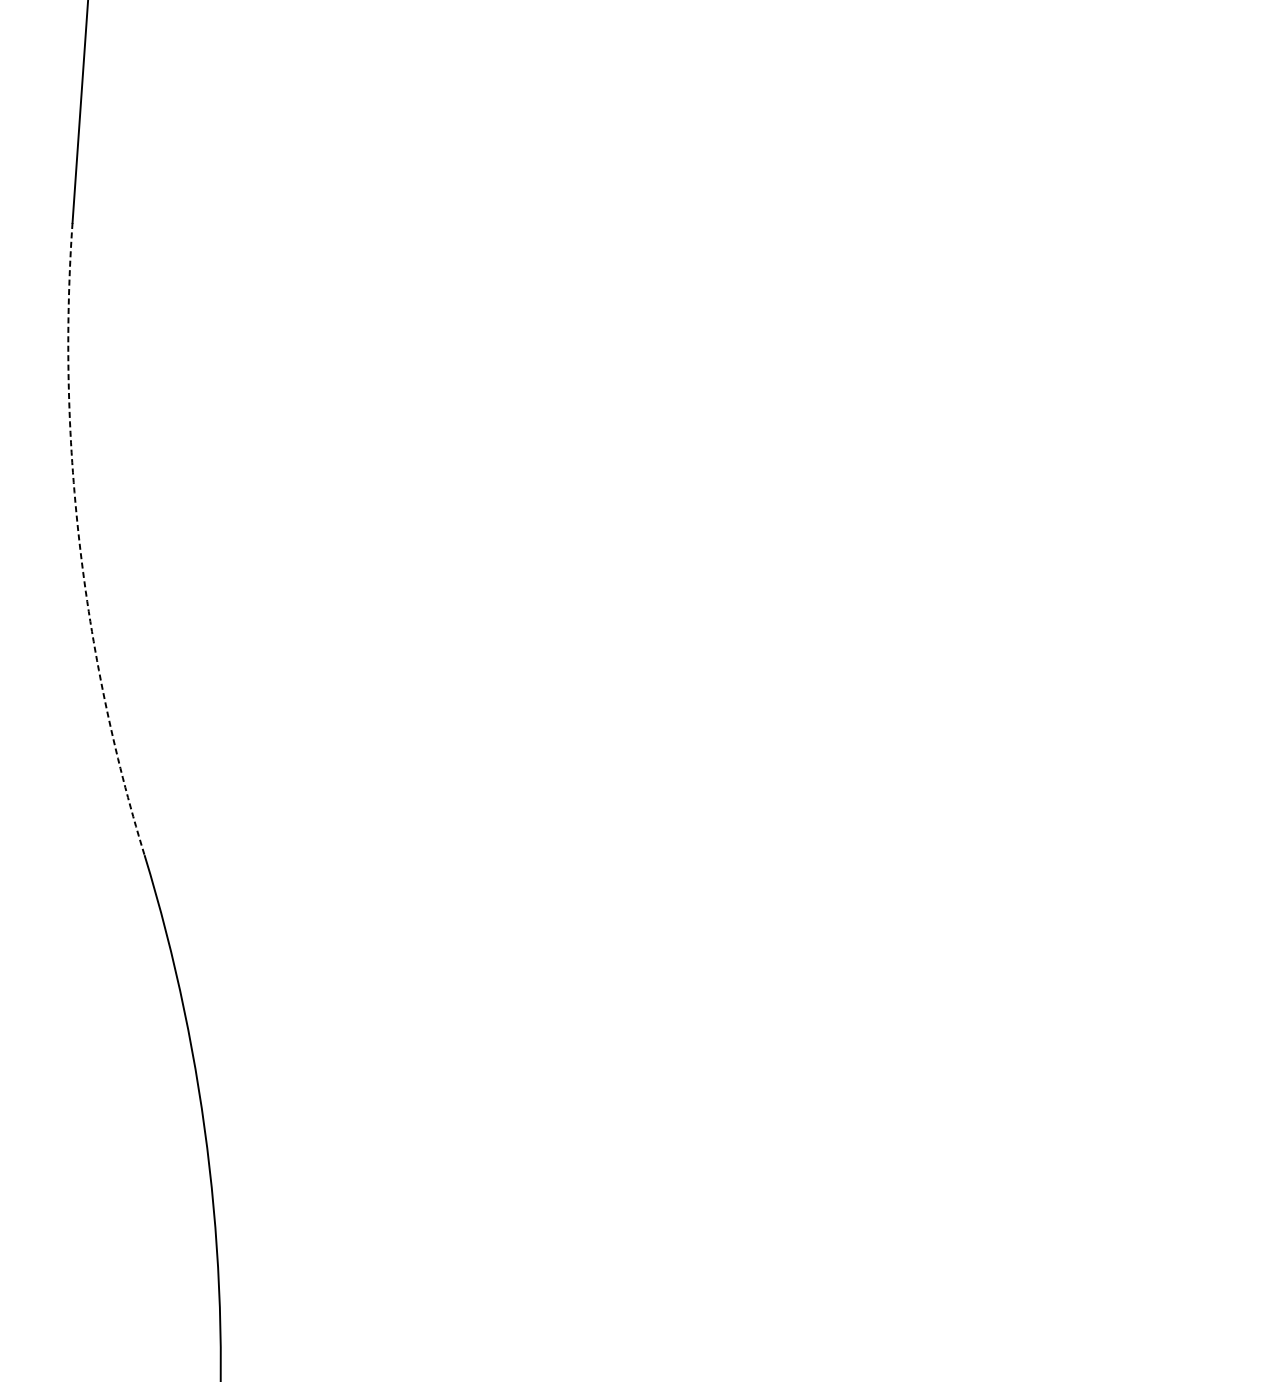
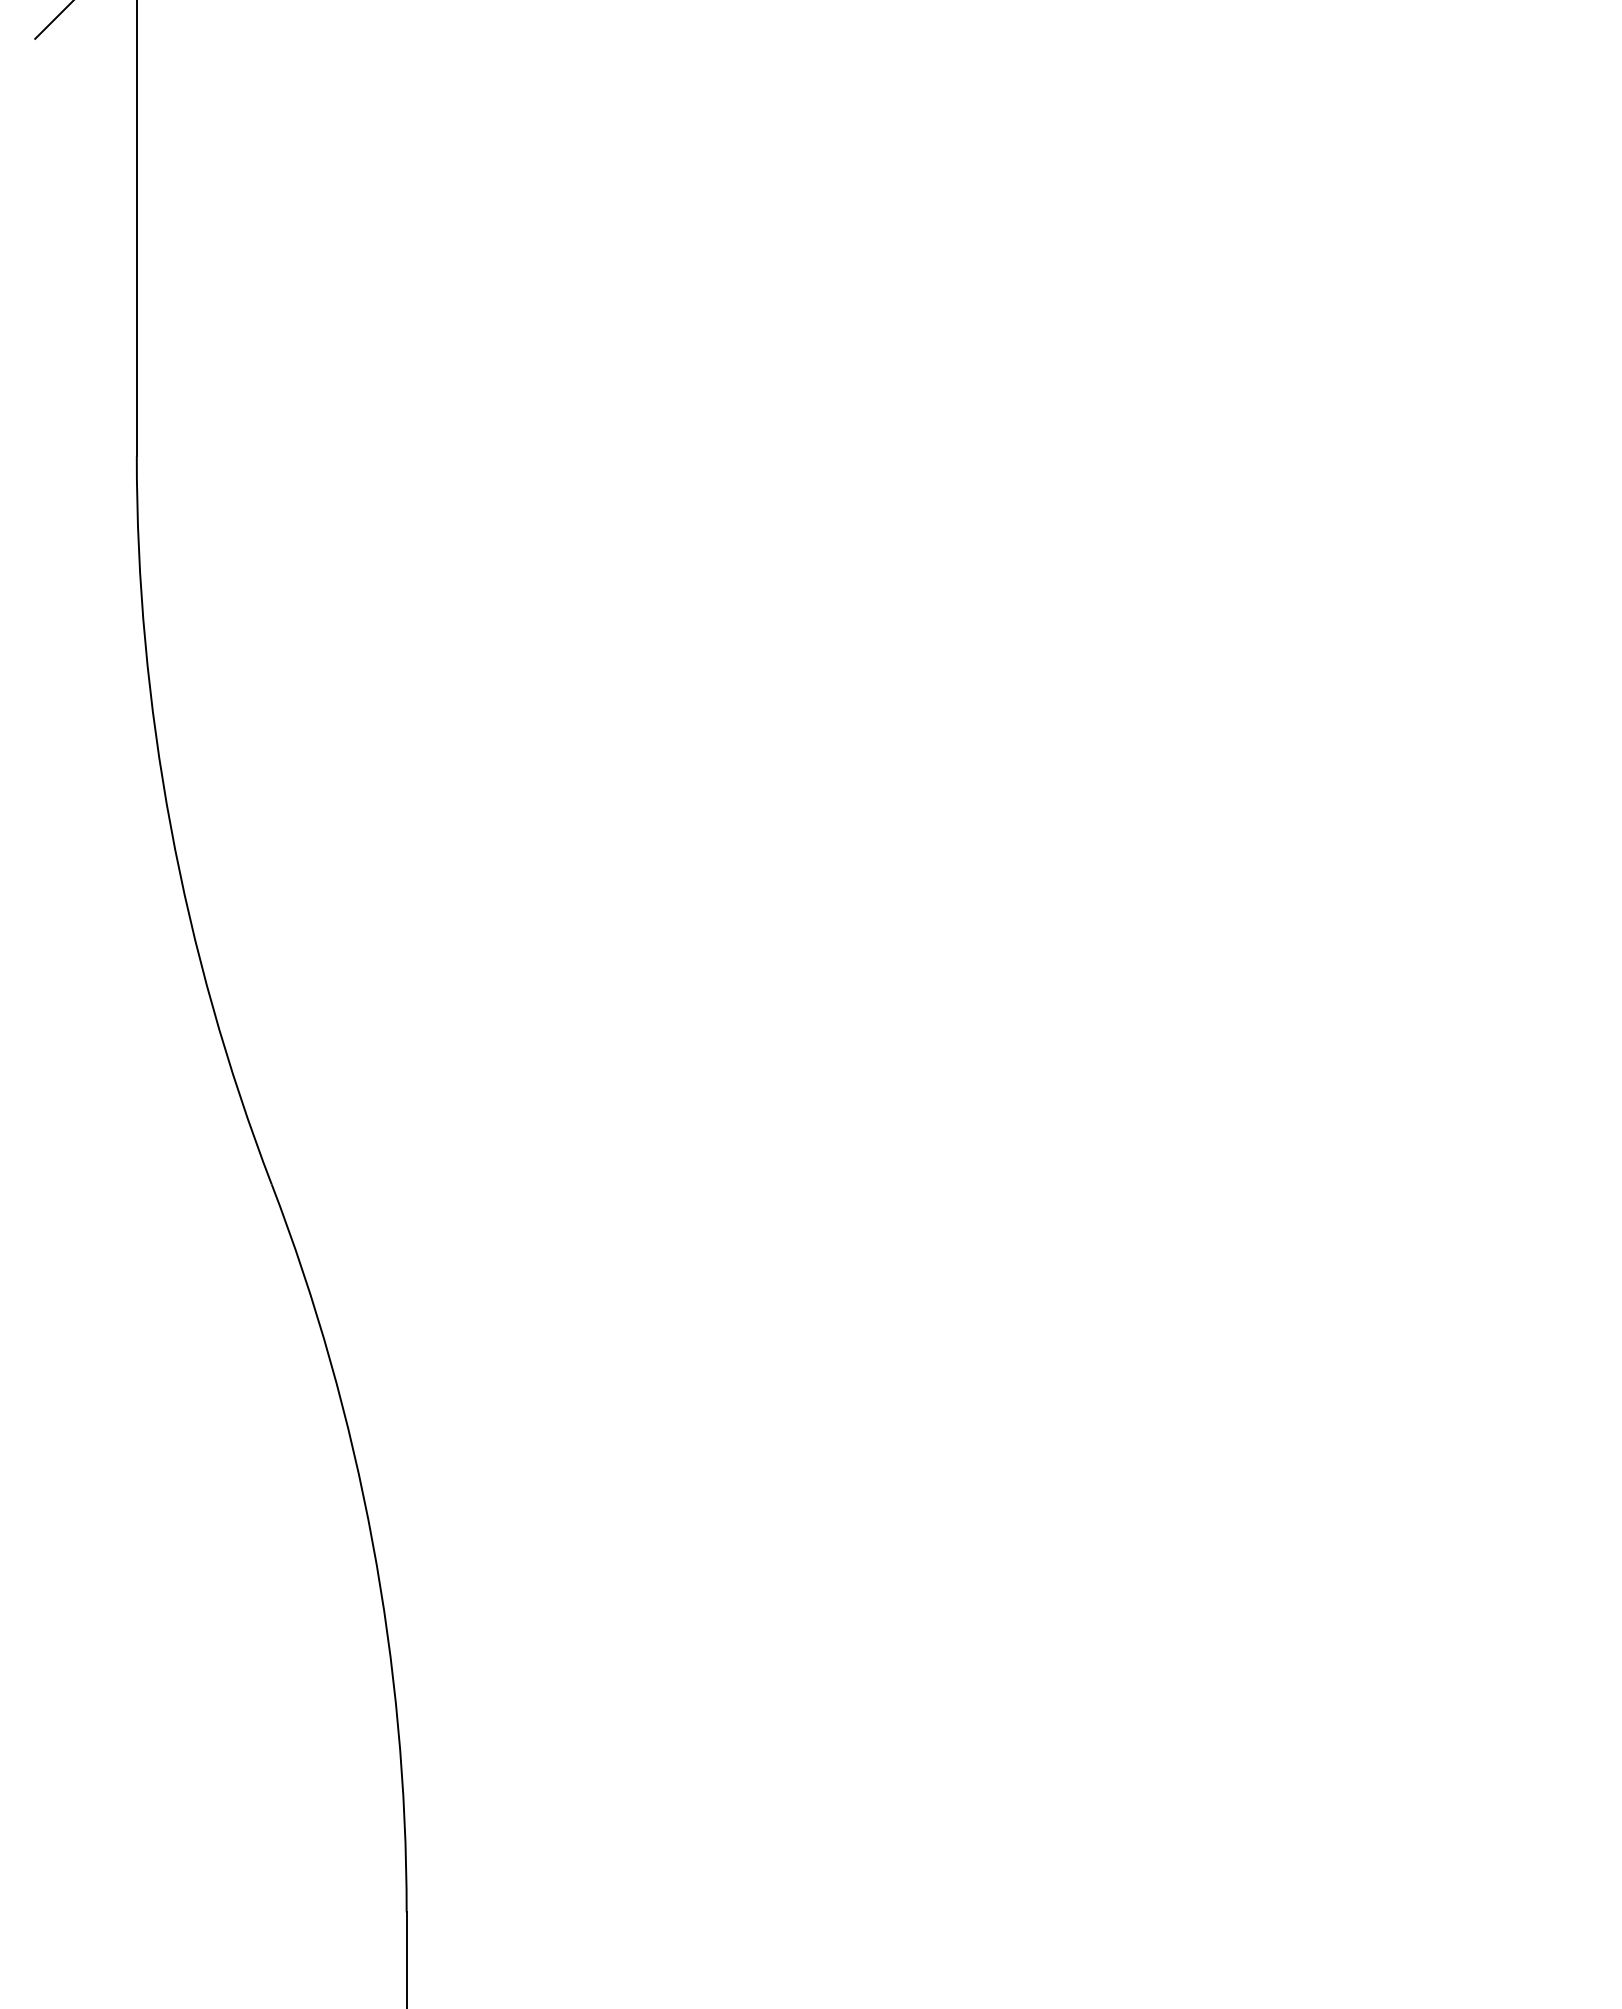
arc: (79, 542) -> (170, 826), dashed -> solid

